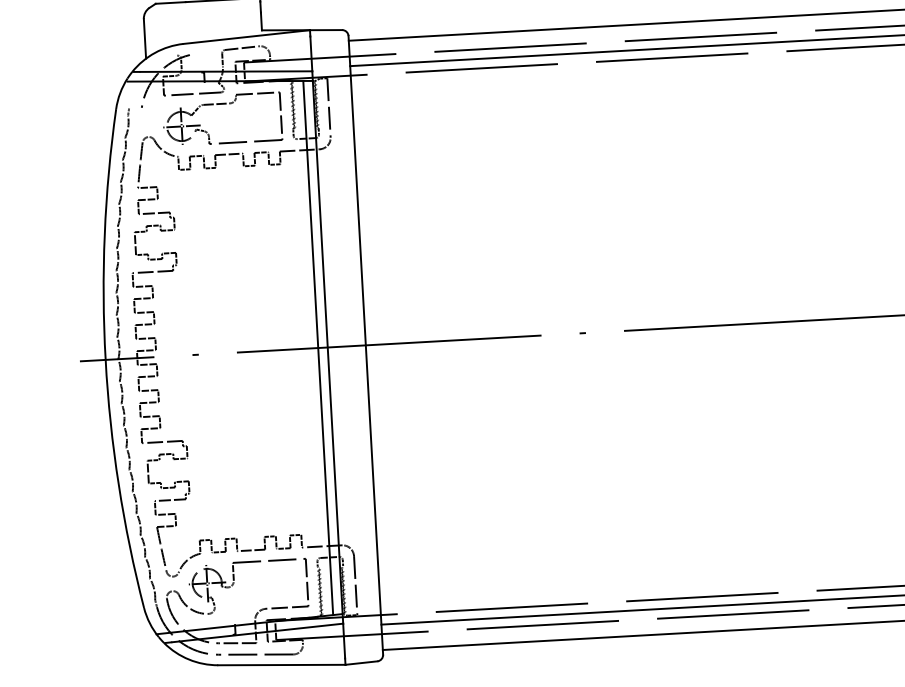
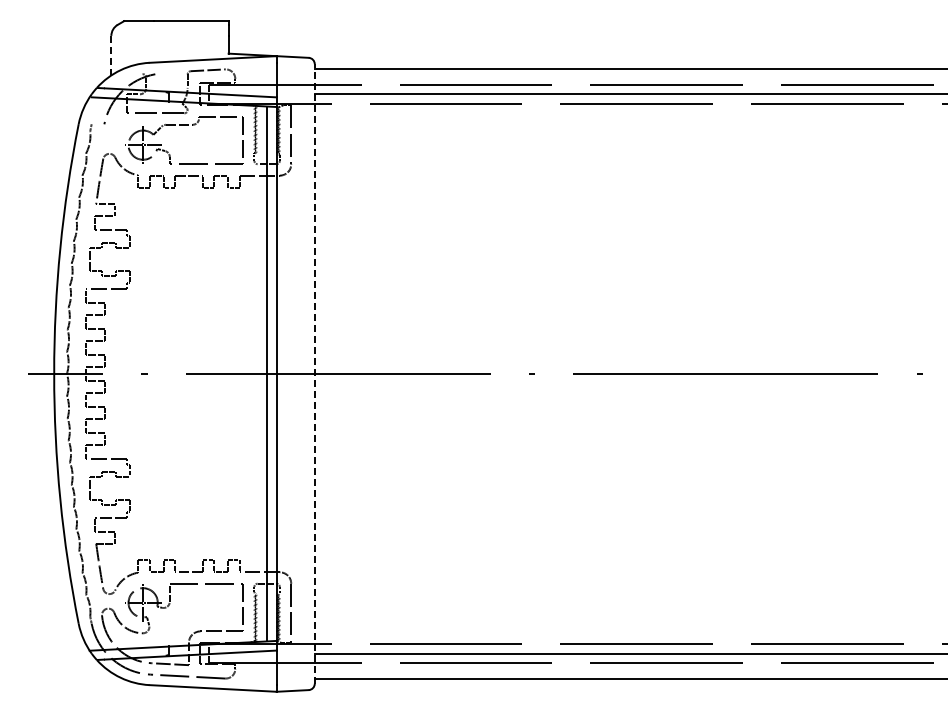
line: (145, 38) -> (111, 55), solid -> dashed
line: (365, 344) -> (314, 373), solid -> dashed

